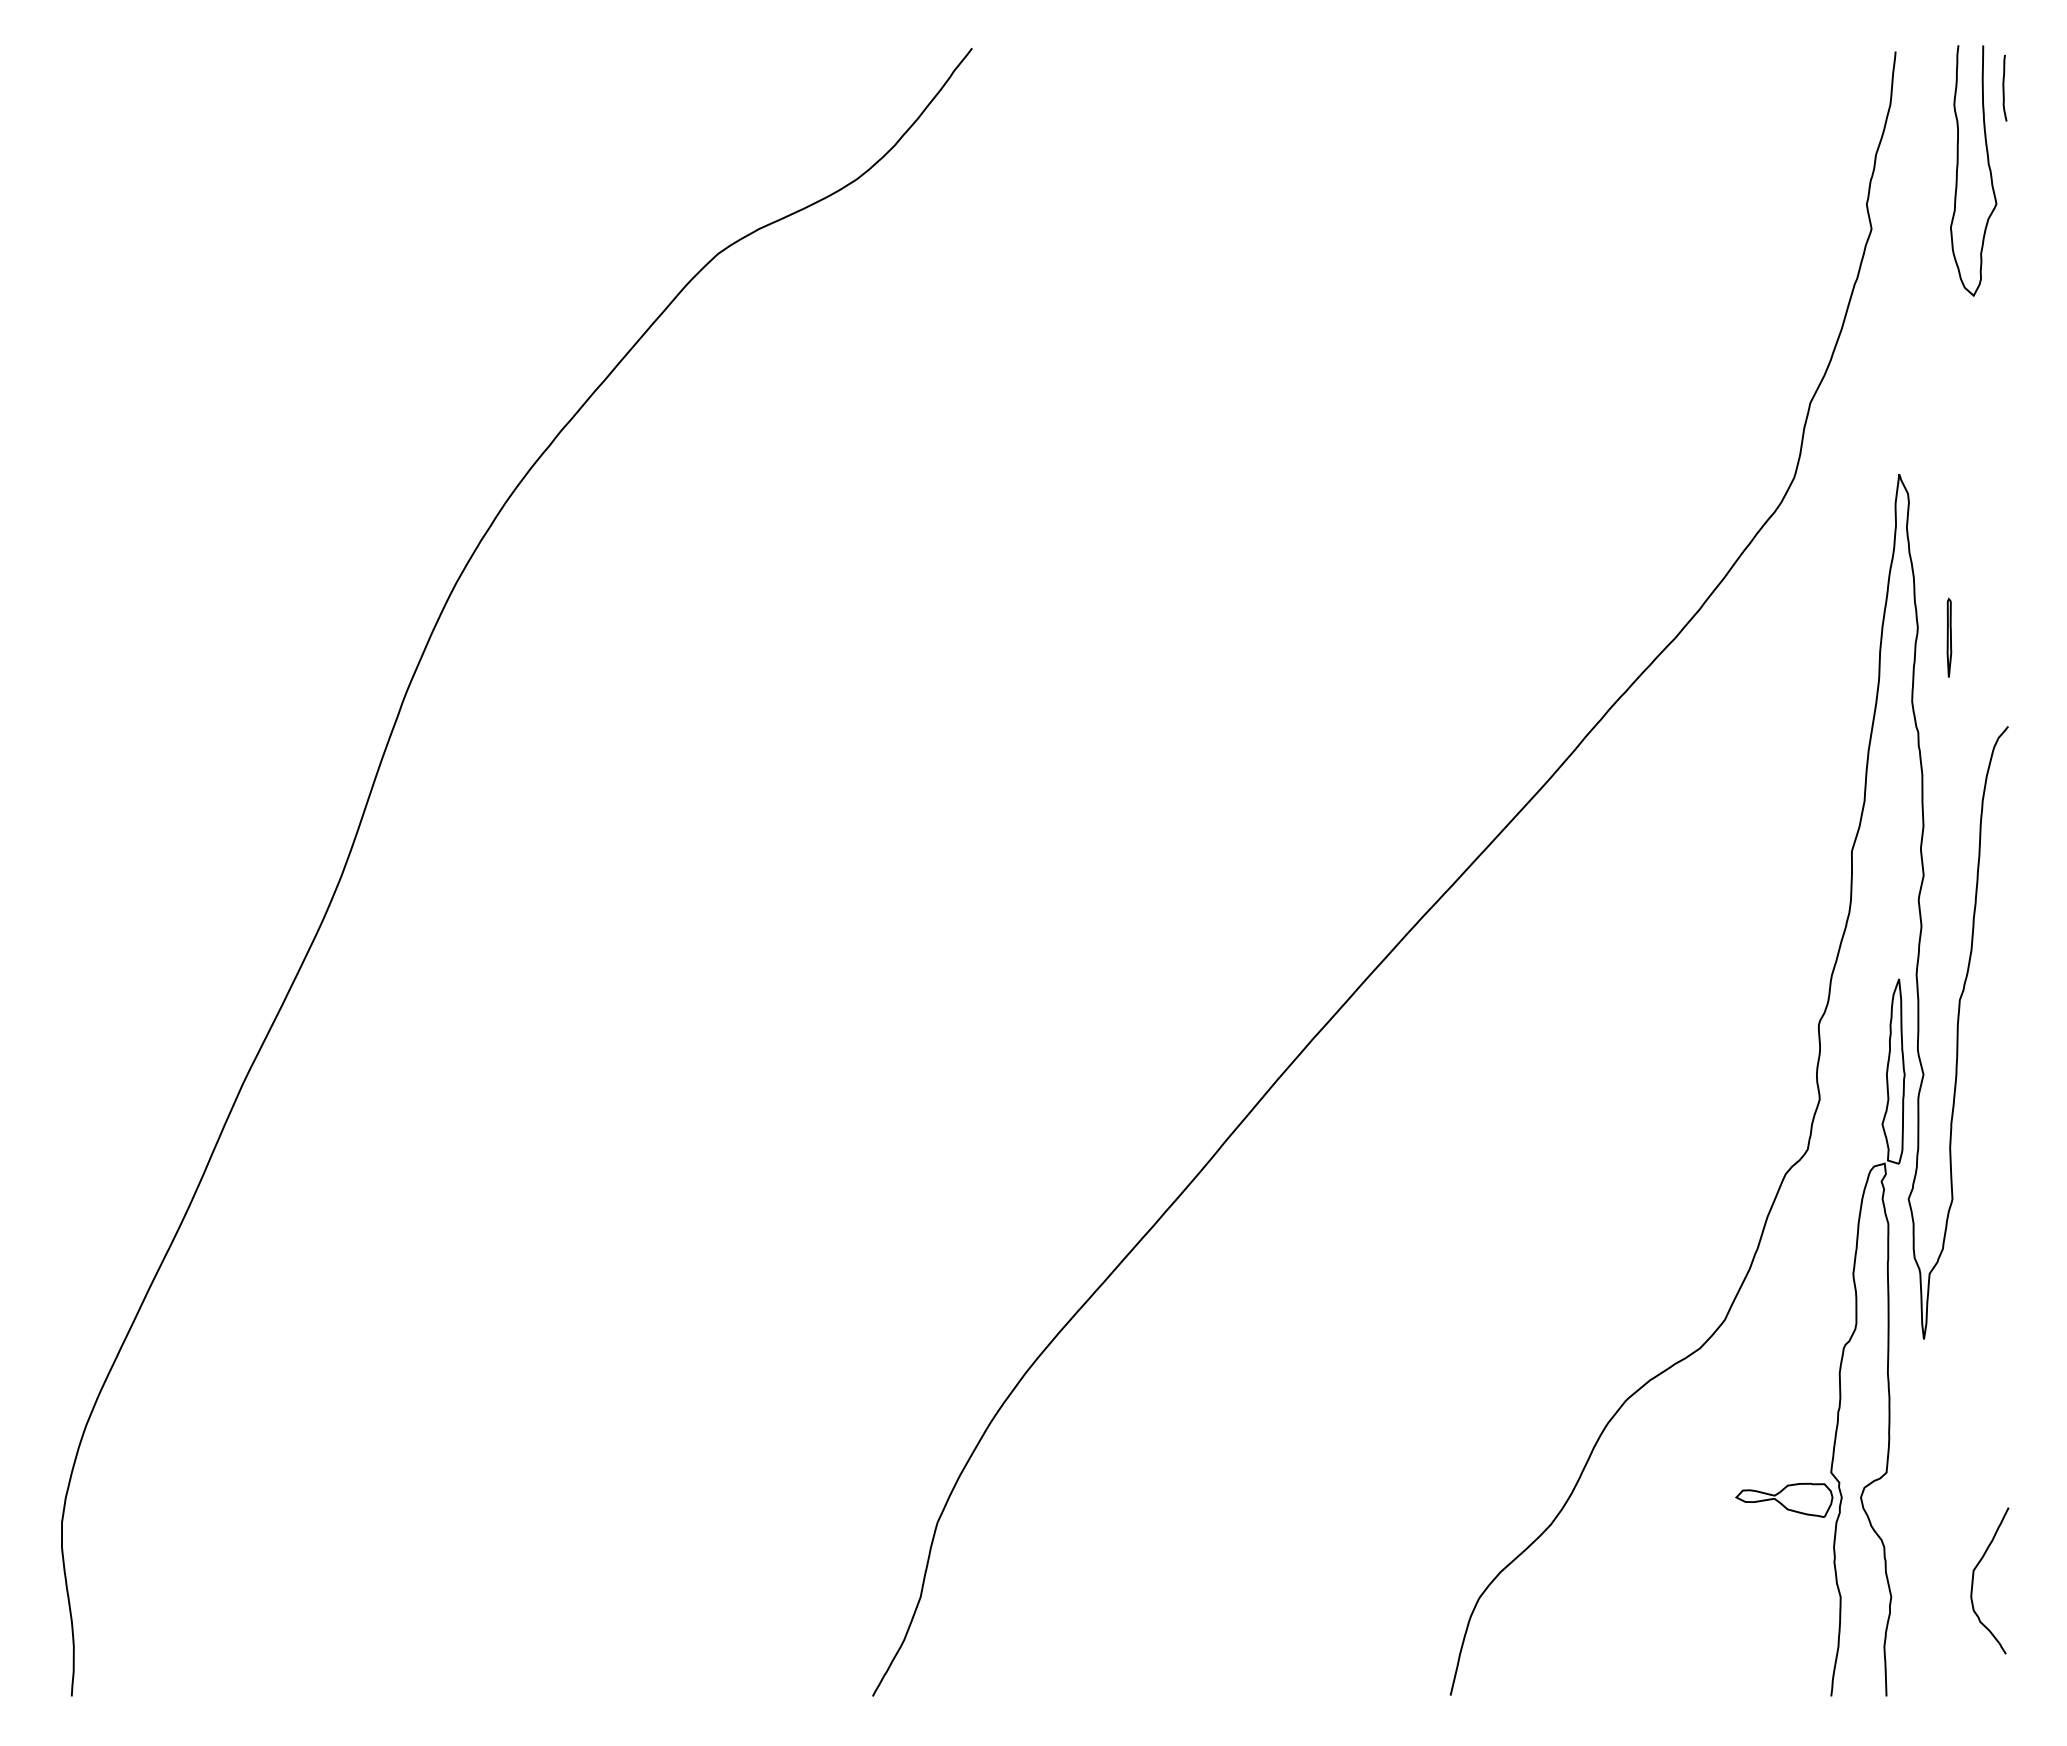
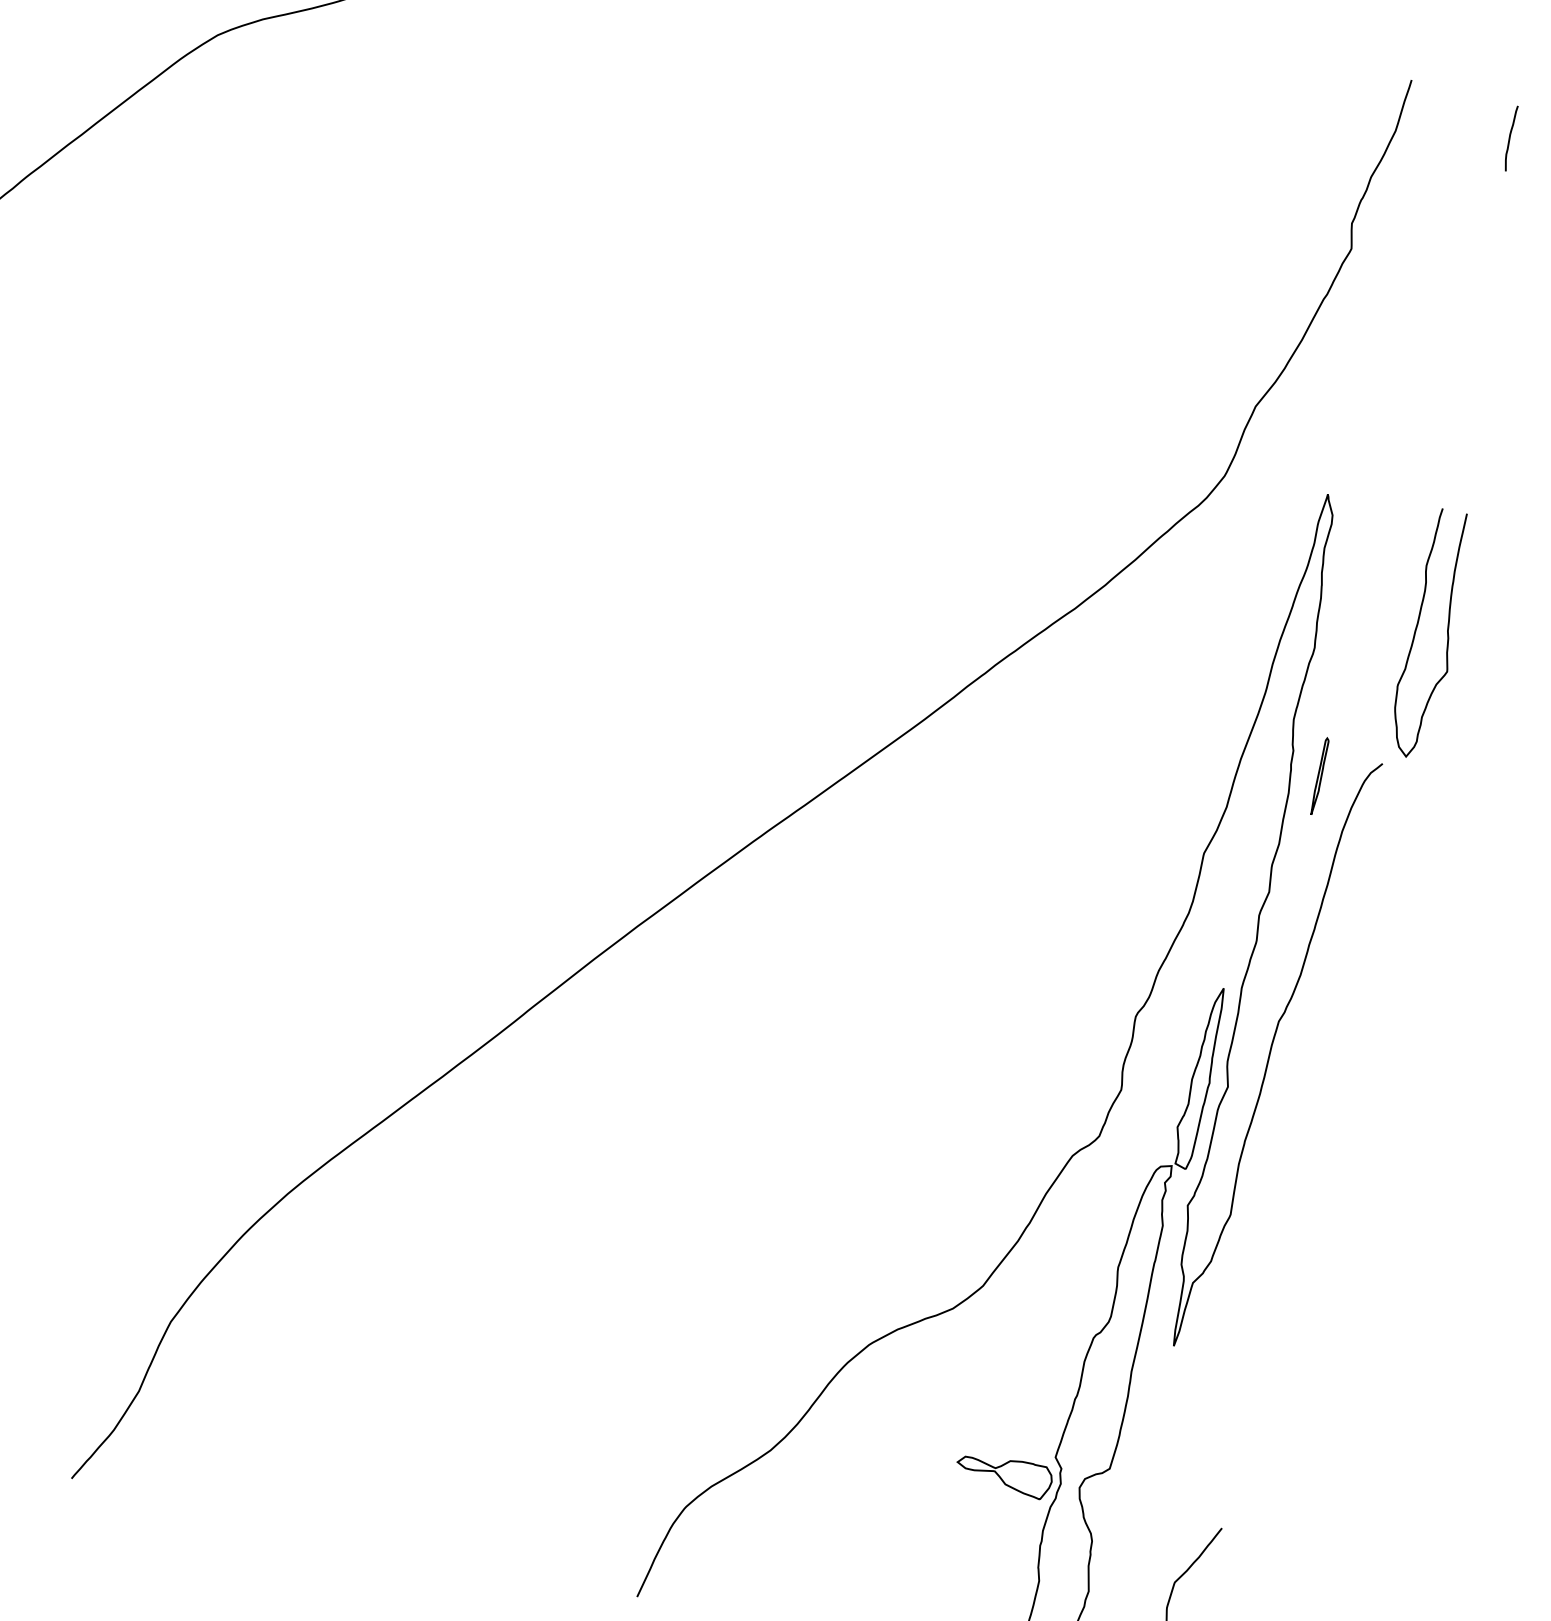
curve: (1958, 168) -> (1417, 629), moved
part: (1949, 637) -> (1320, 776), moved

